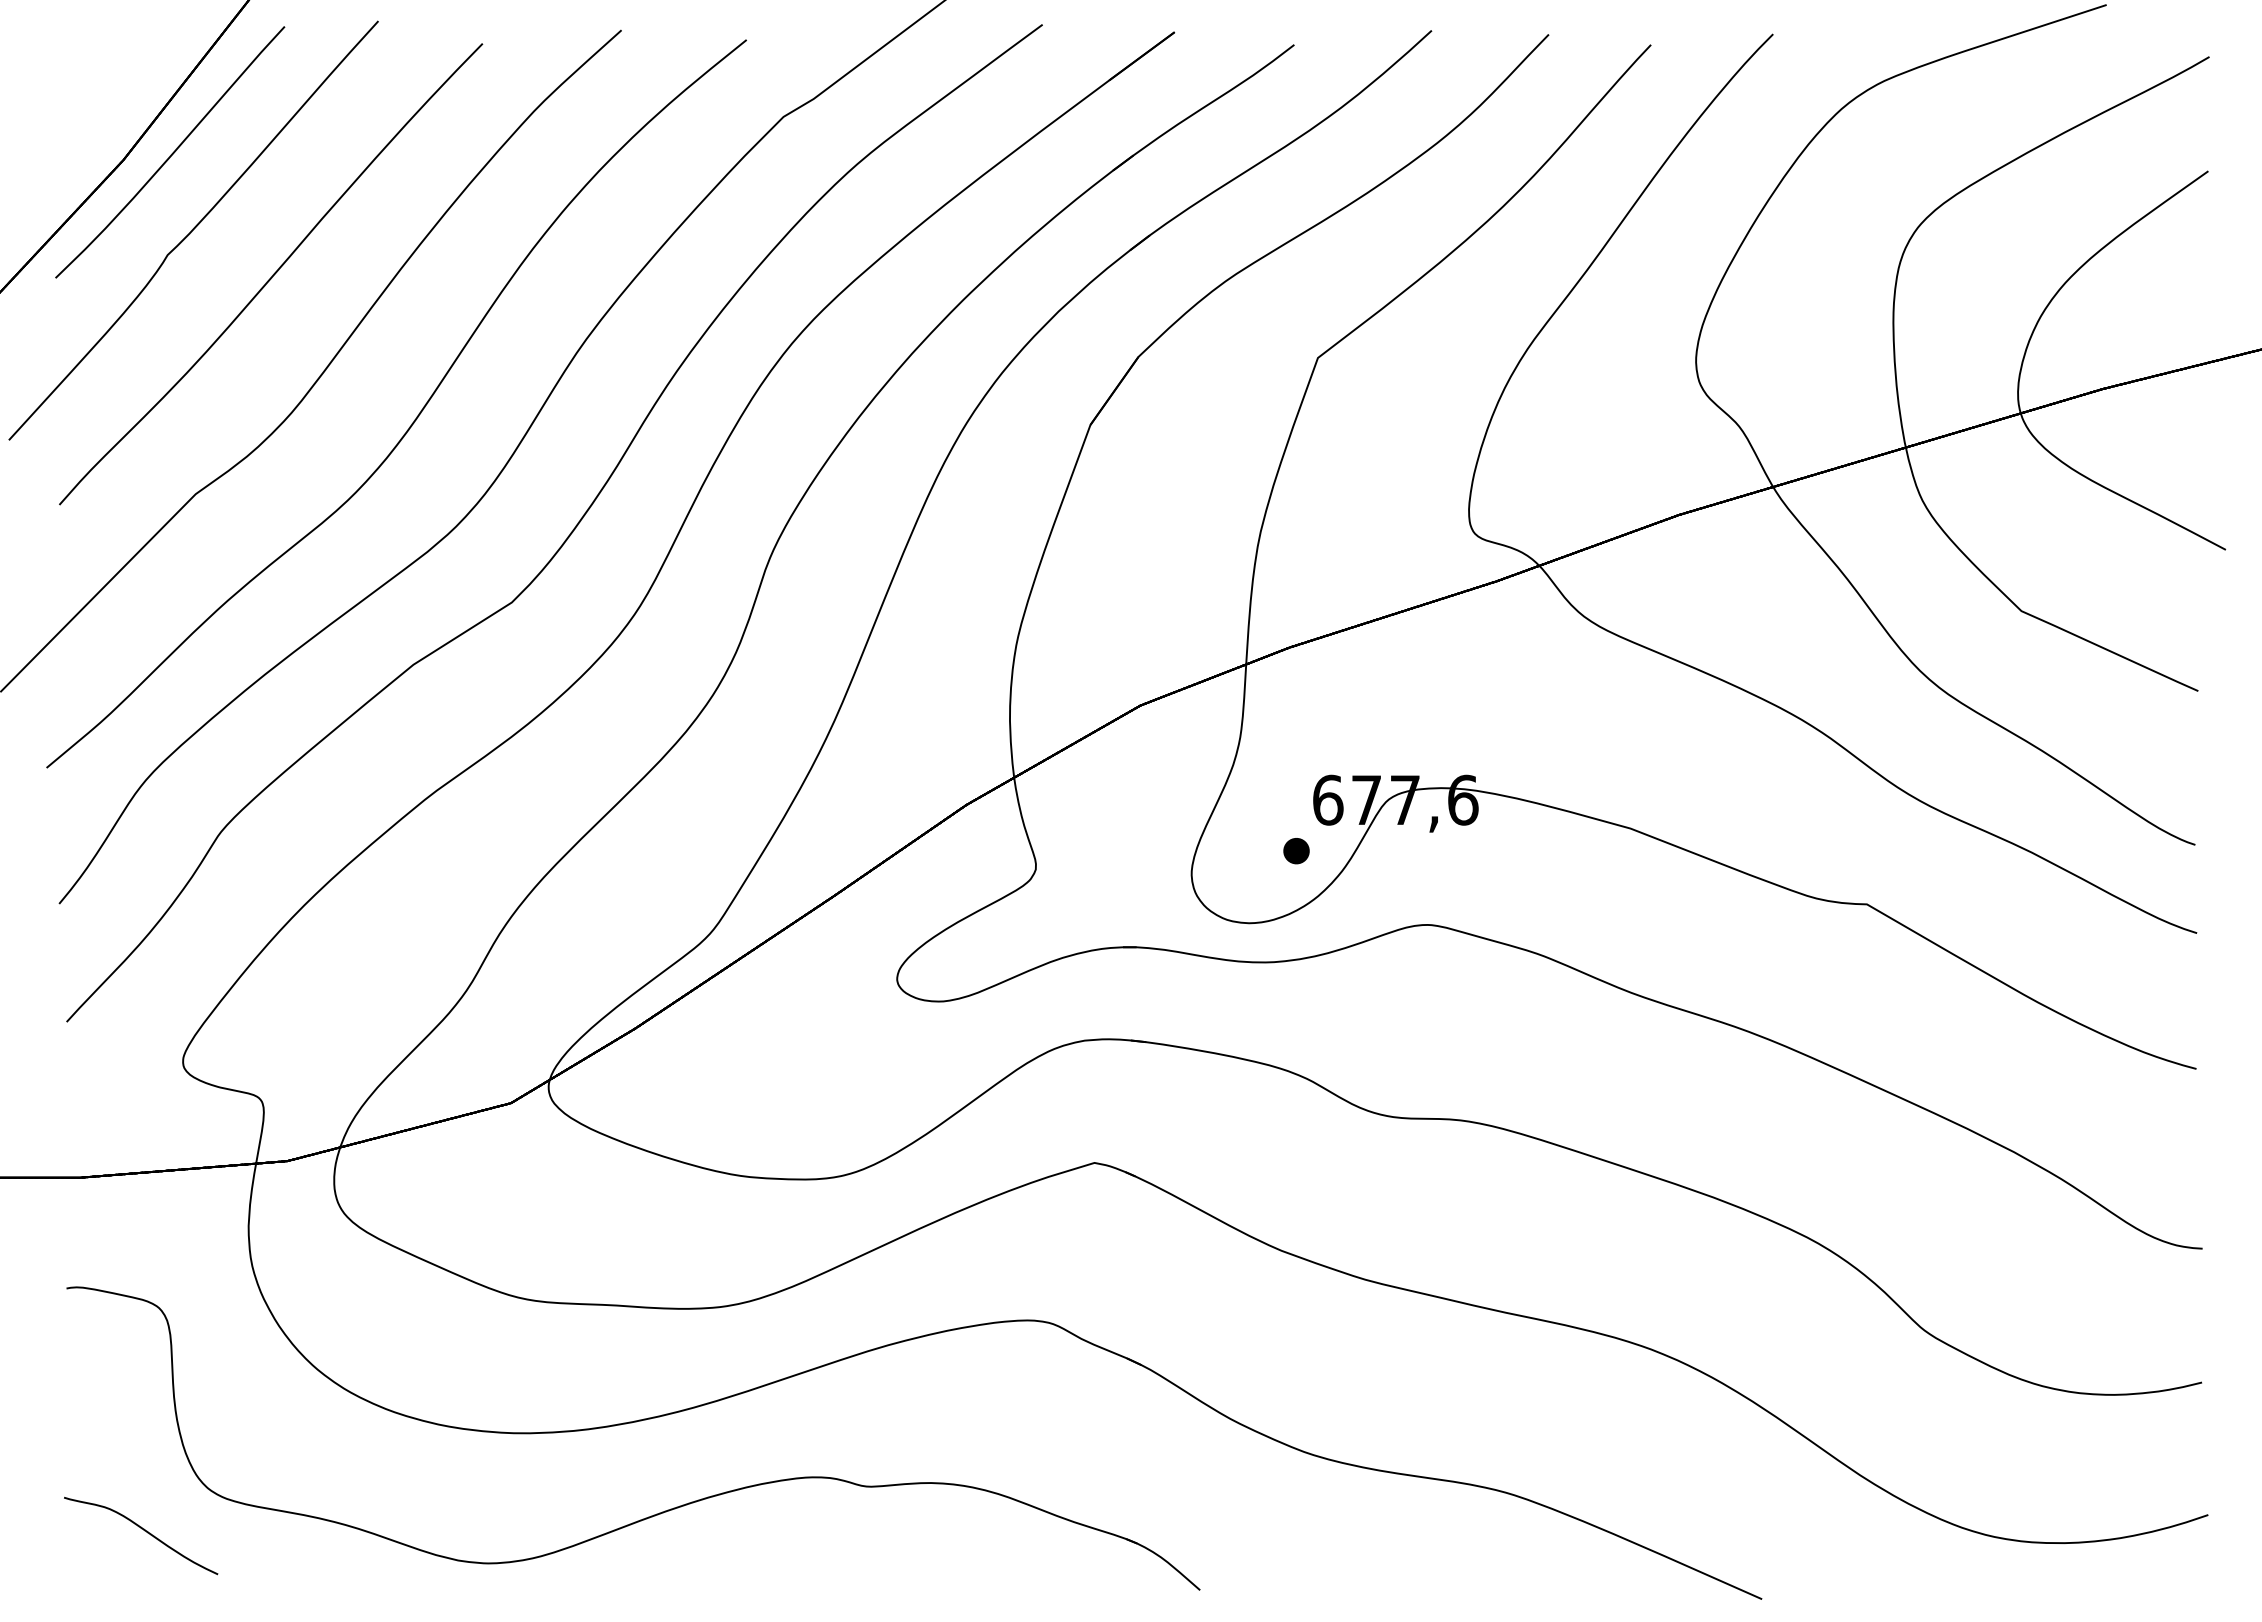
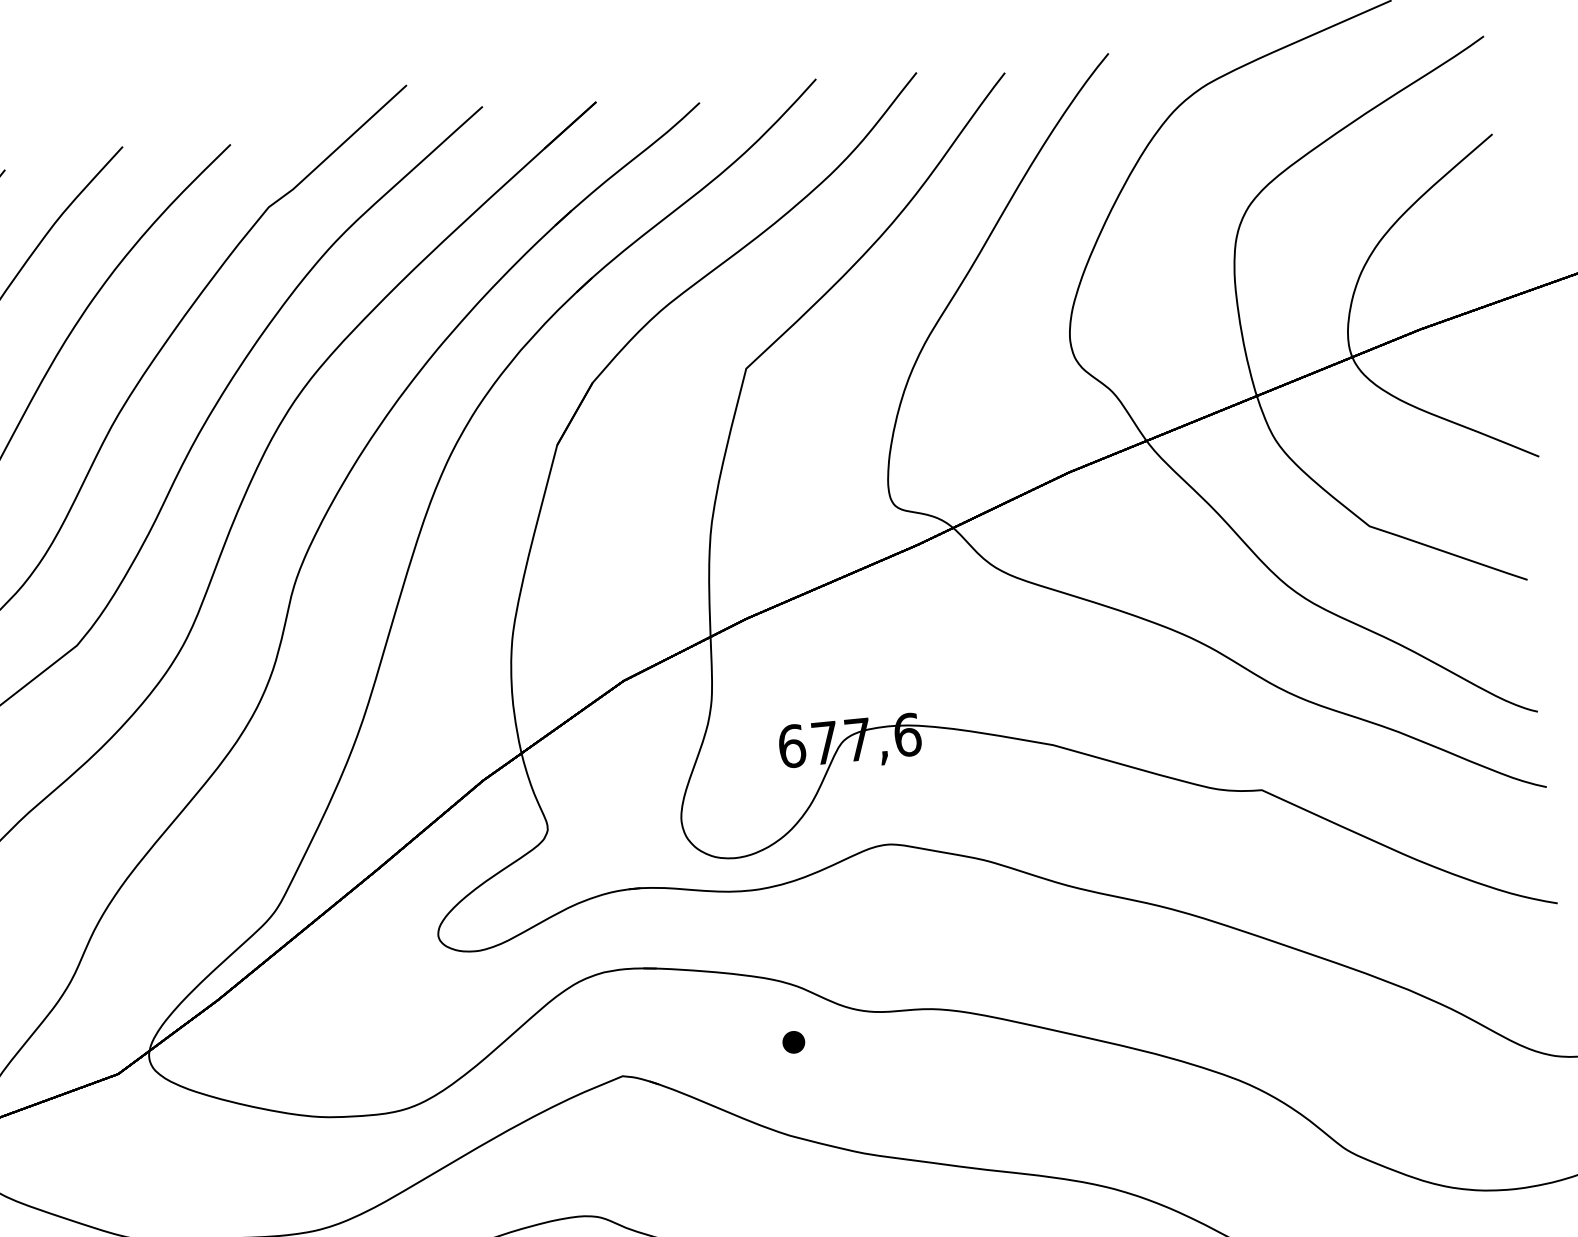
part: (1296, 851) -> (793, 1042), moved

